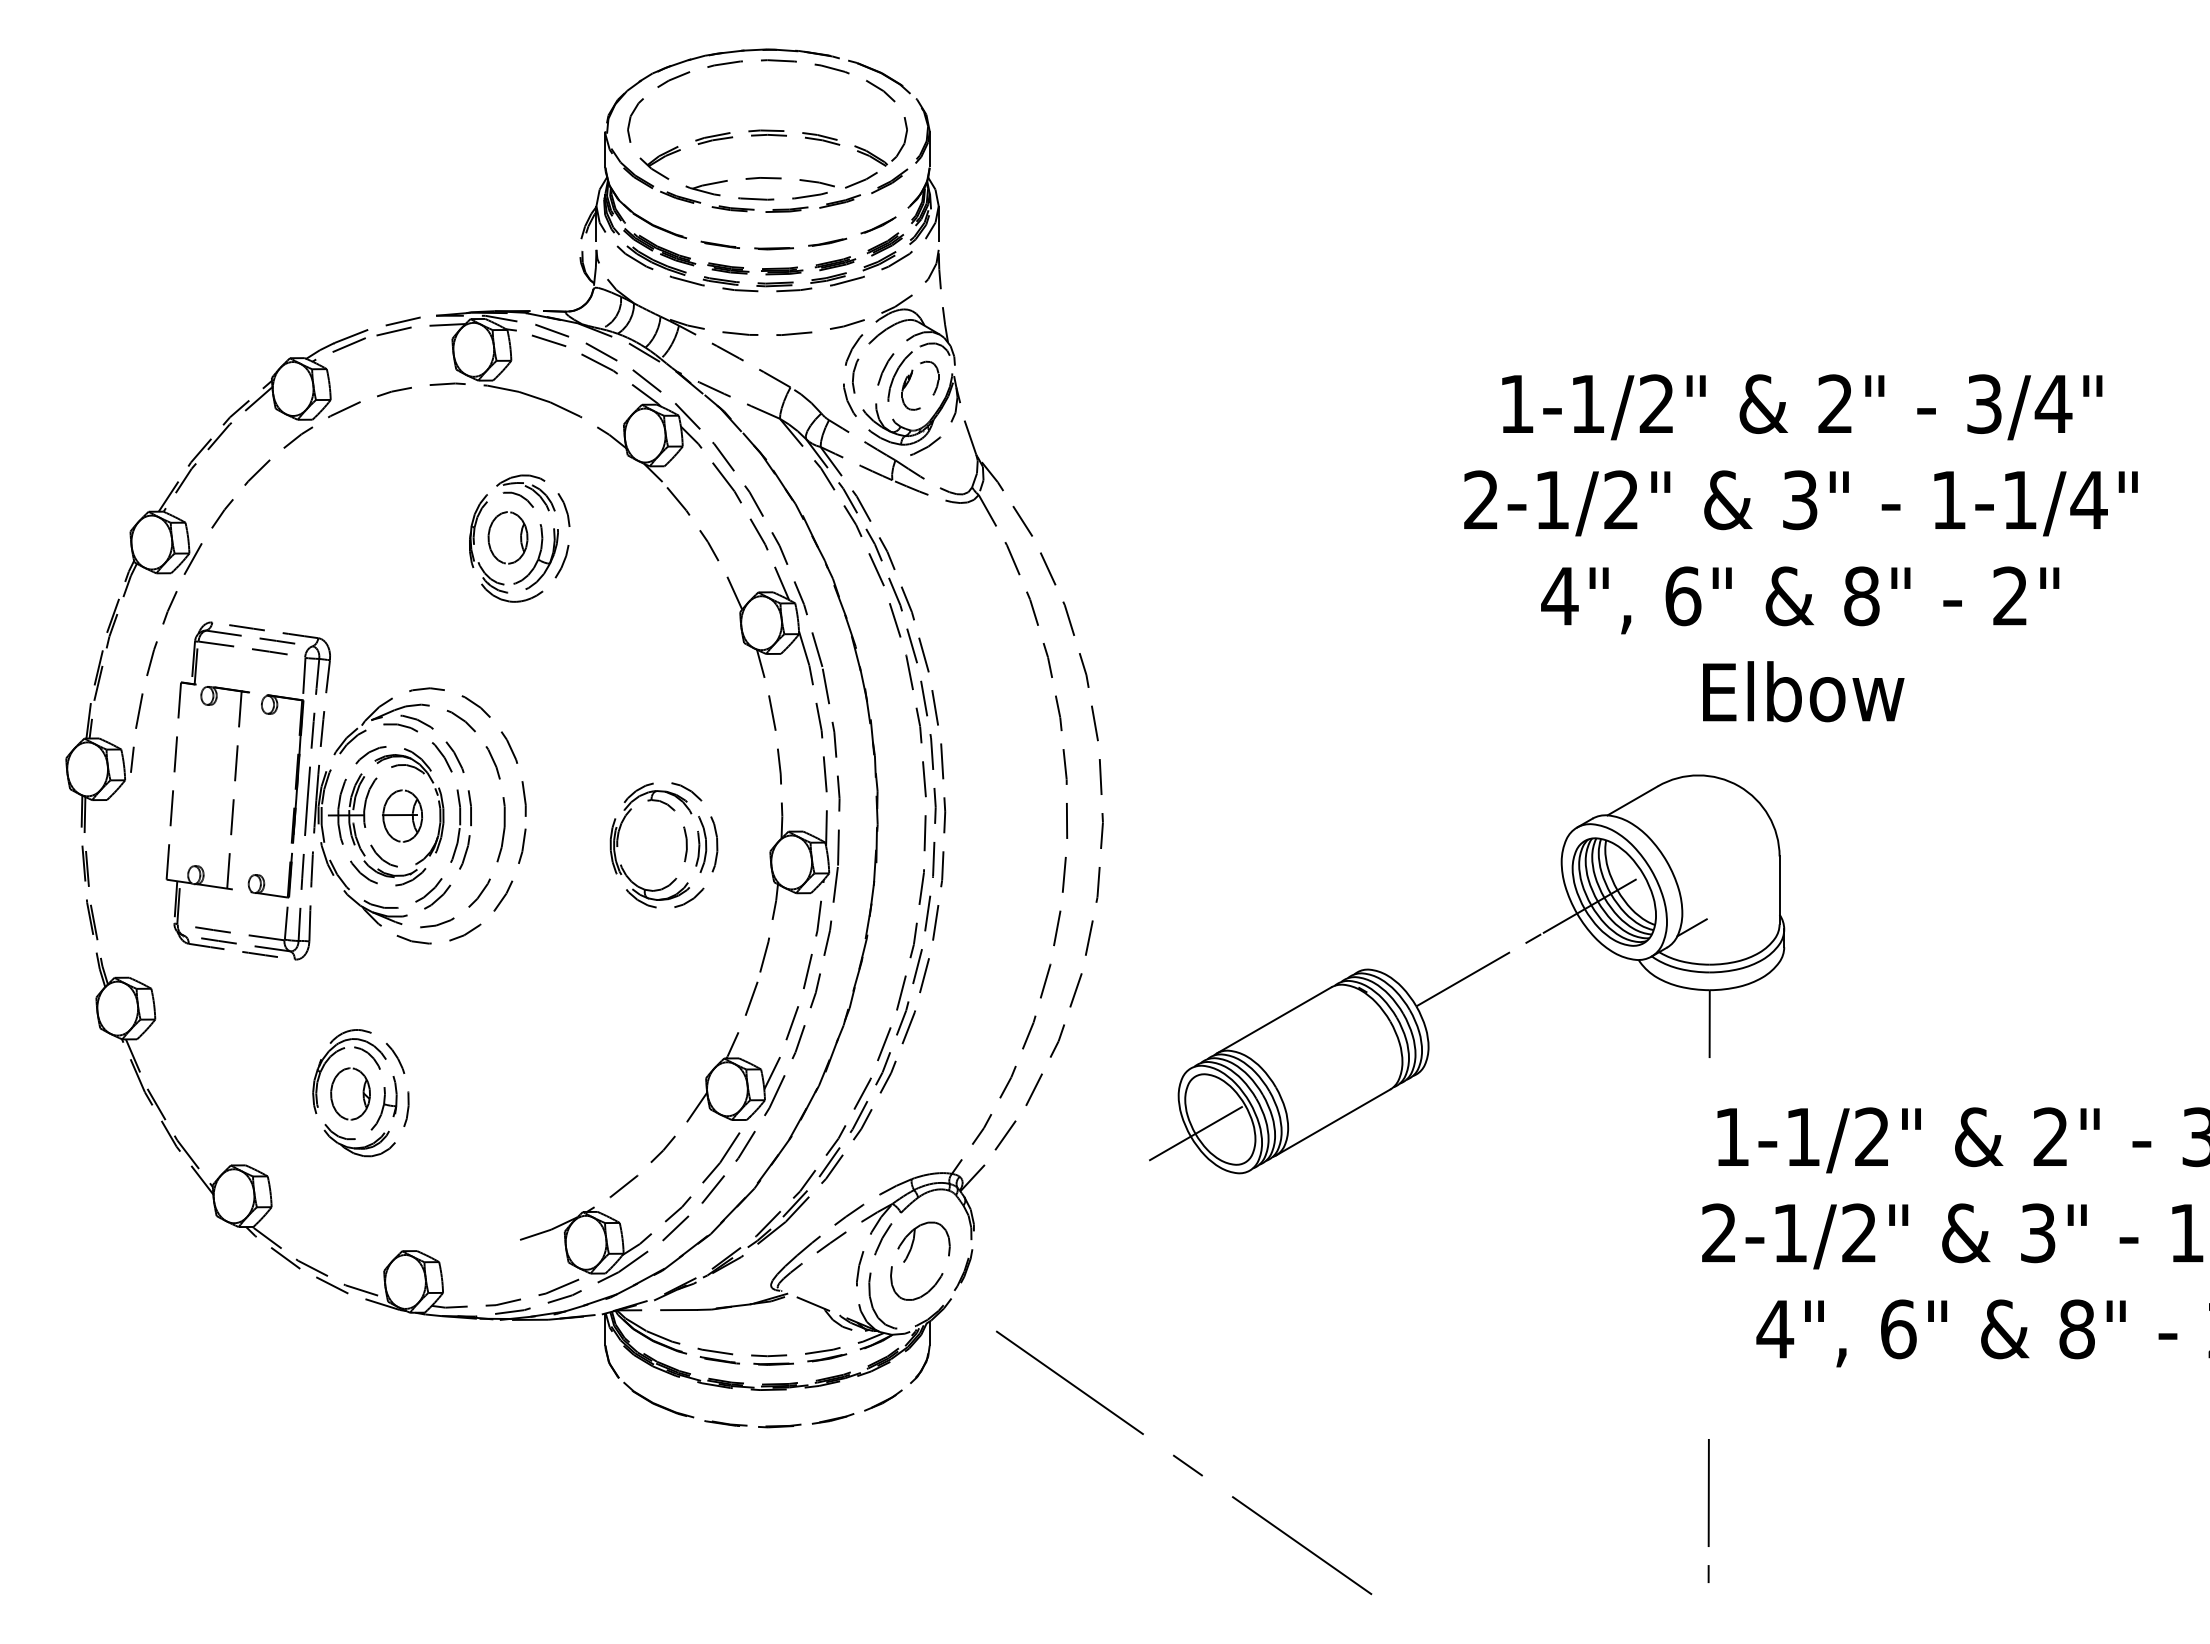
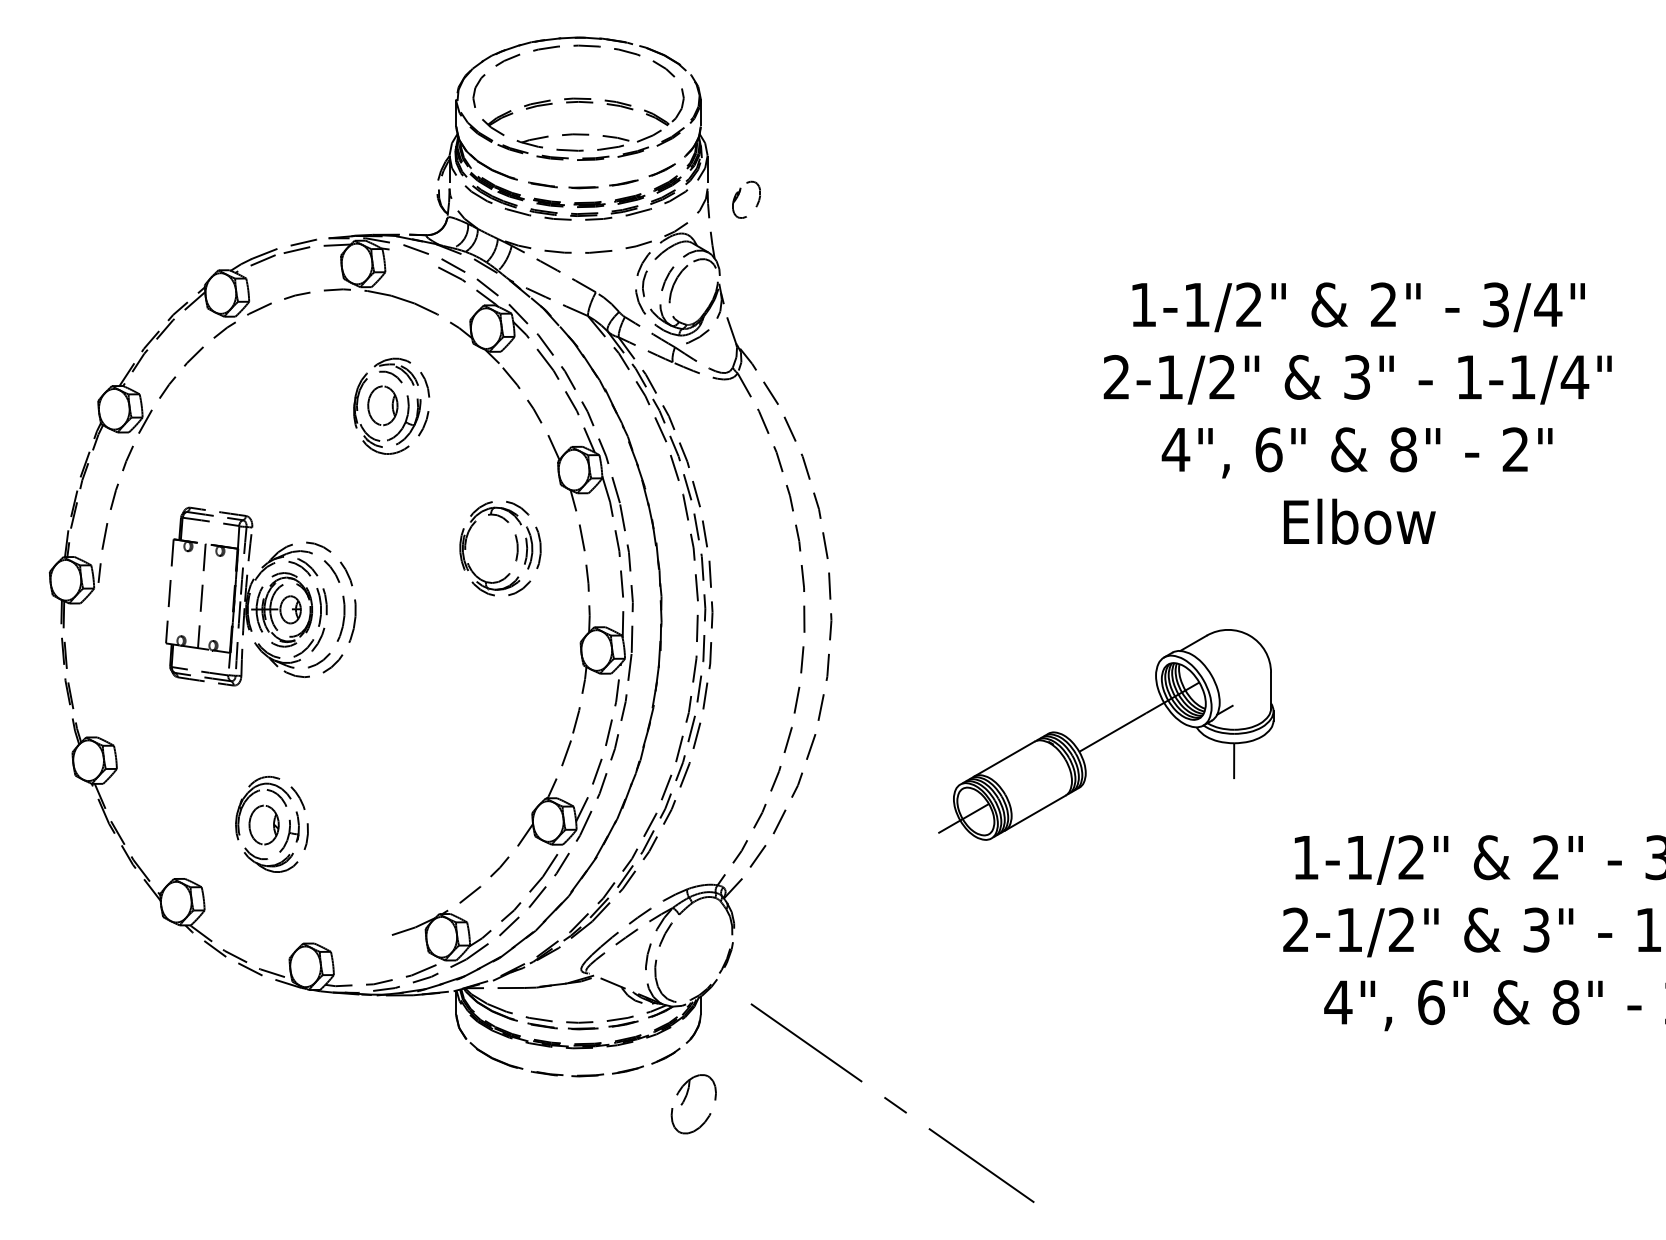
line: (548, 340) -> (413, 256), removed
part: (910, 379) -> (739, 195), moved
part: (345, 790) -> (260, 596), size x0.7
part: (685, 845) -> (516, 548), moved
part: (1467, 974) -> (1106, 734), size x0.7
part: (909, 1254) -> (685, 1099), moved
line: (1708, 1510) -> (1288, 1139), removed

